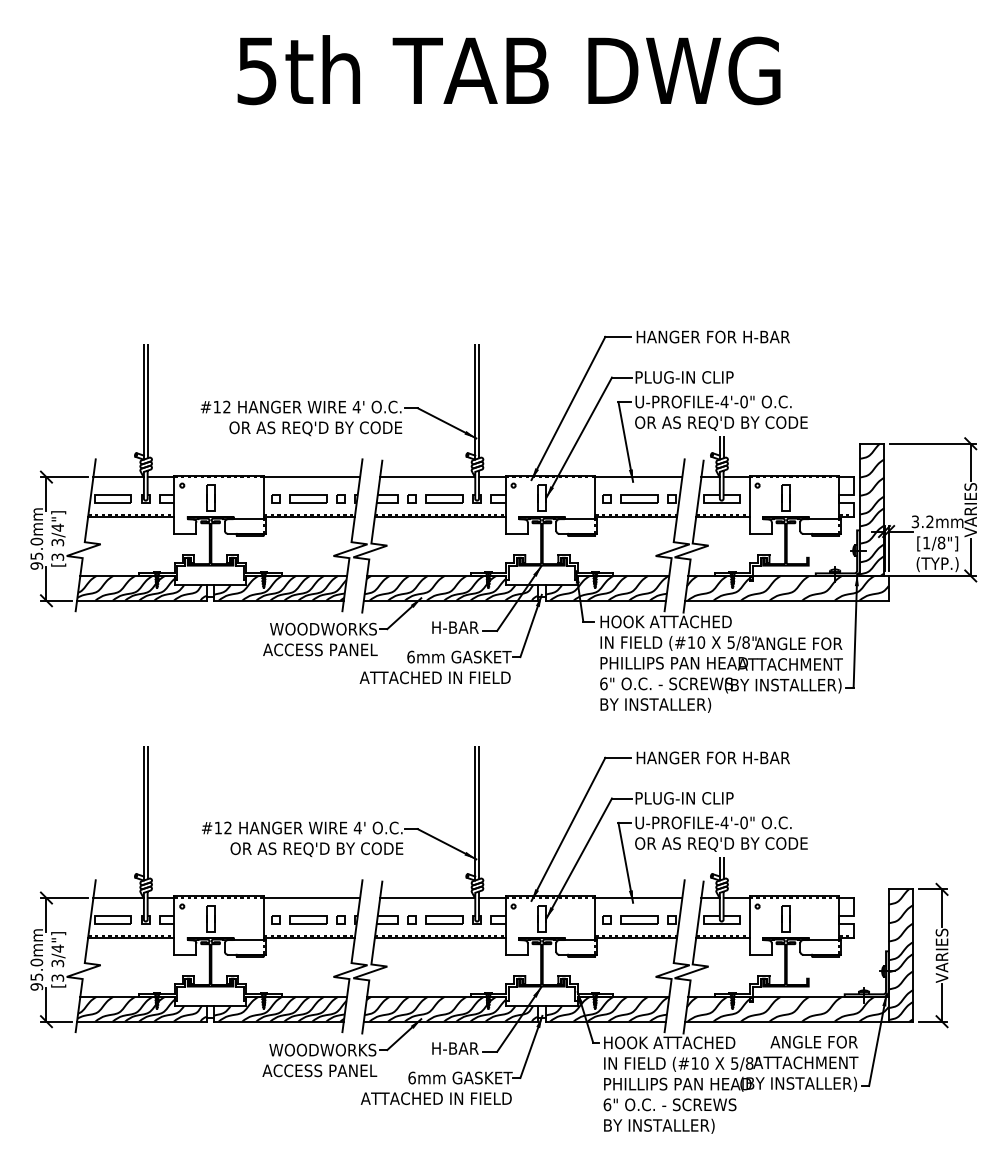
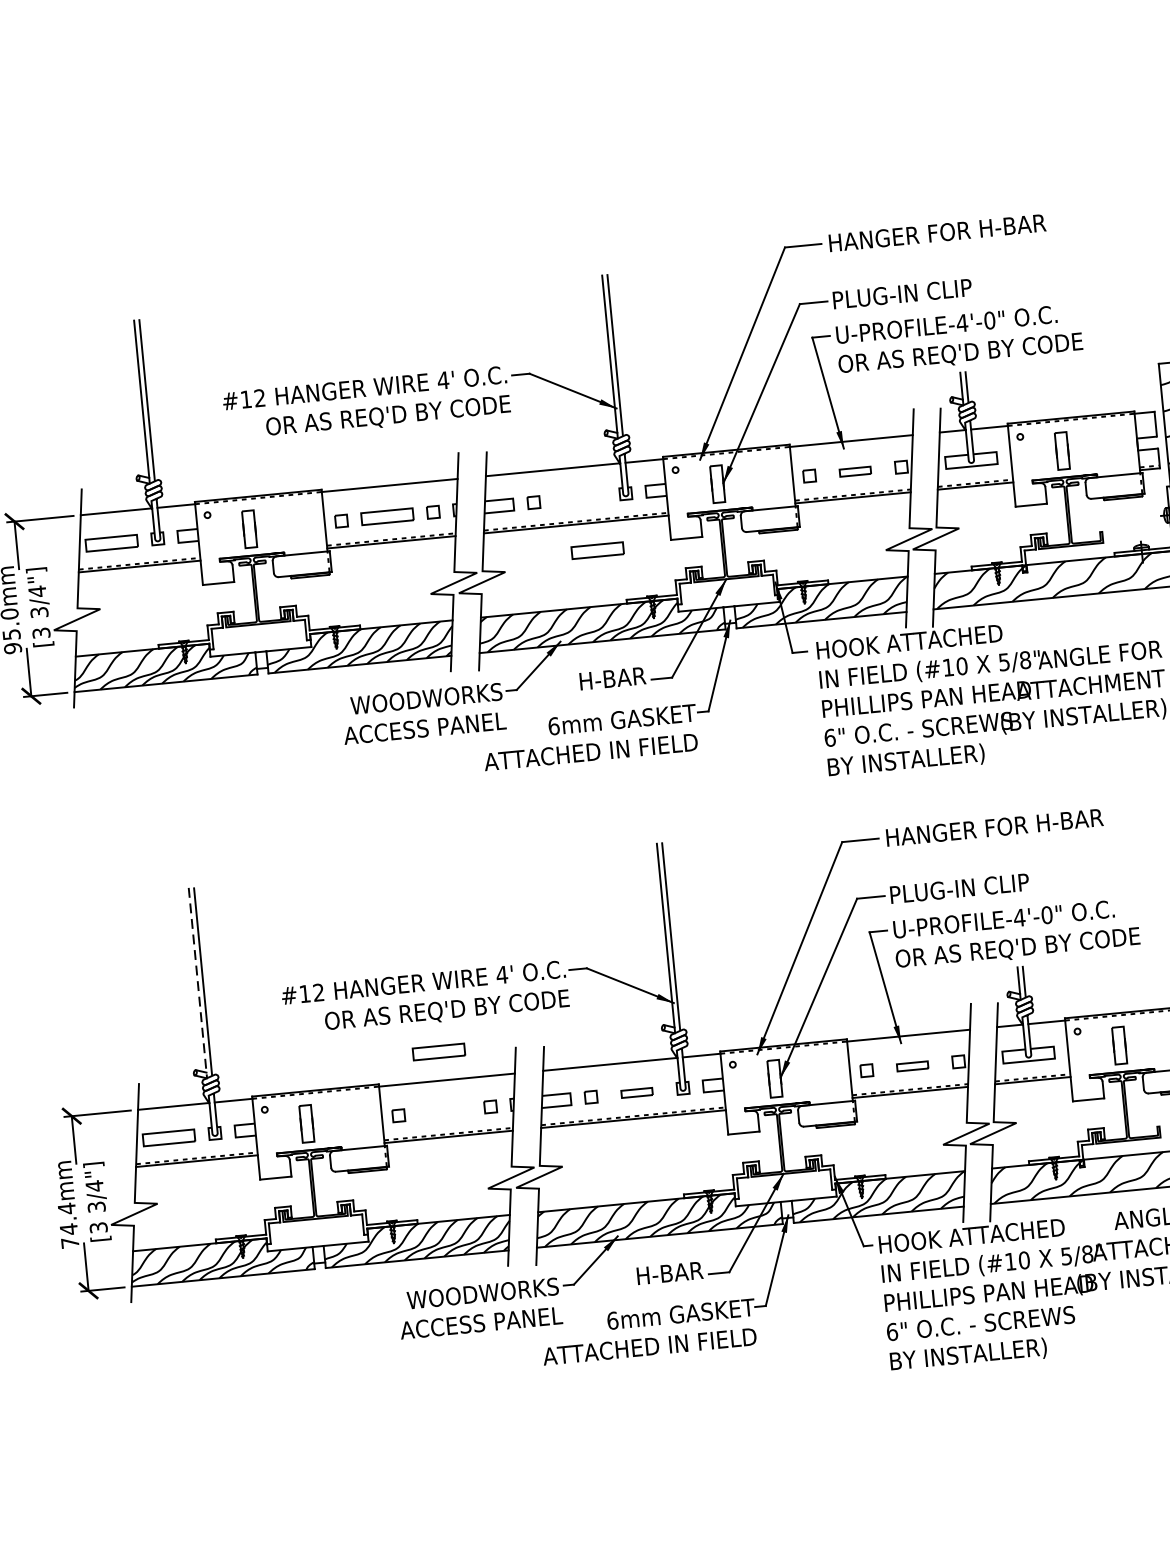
part: (444, 498) -> (597, 550), moved
part: (639, 498) -> (855, 471), size x0.6
line: (143, 813) -> (197, 983), solid -> dashed
part: (308, 919) -> (439, 1051), moved
part: (444, 919) -> (636, 1092), size x0.6
part: (639, 919) -> (912, 1065), size x0.6
text: (36, 974) -> (68, 1225), 95.0mm -> 74.4mm

